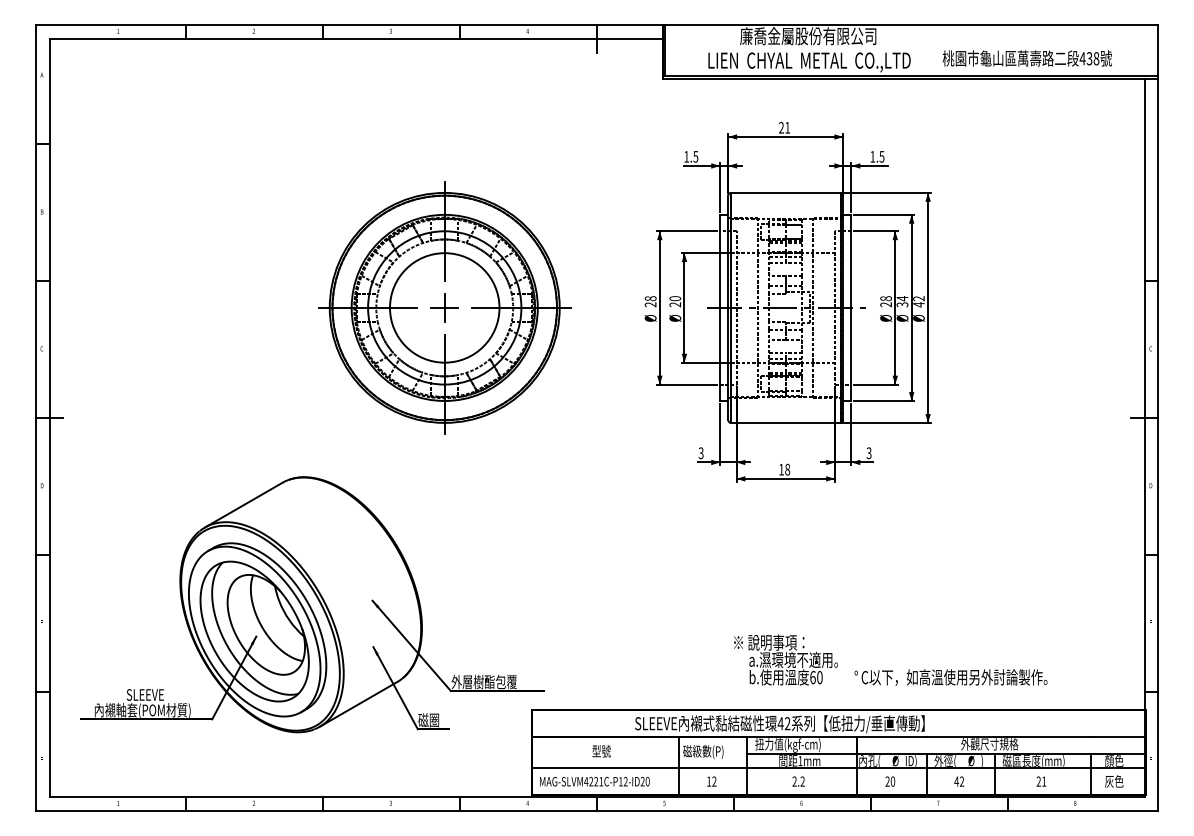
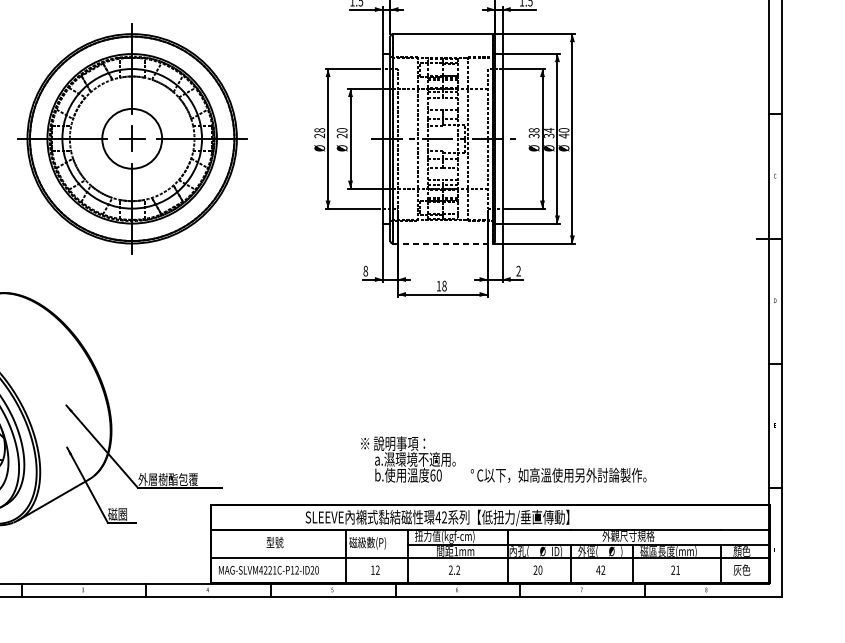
text: (918, 298) -> (563, 130), 42 -> 40
text: (886, 304) -> (534, 135), 28 -> 38
circle: (444, 307) -> (131, 138), size x0.6
line: (785, 422) -> (442, 243), solid -> dashed
text: (700, 452) -> (365, 270), 3 -> 8
text: (868, 453) -> (518, 271), 3 -> 2
text: (890, 659) -> (503, 459), moved

